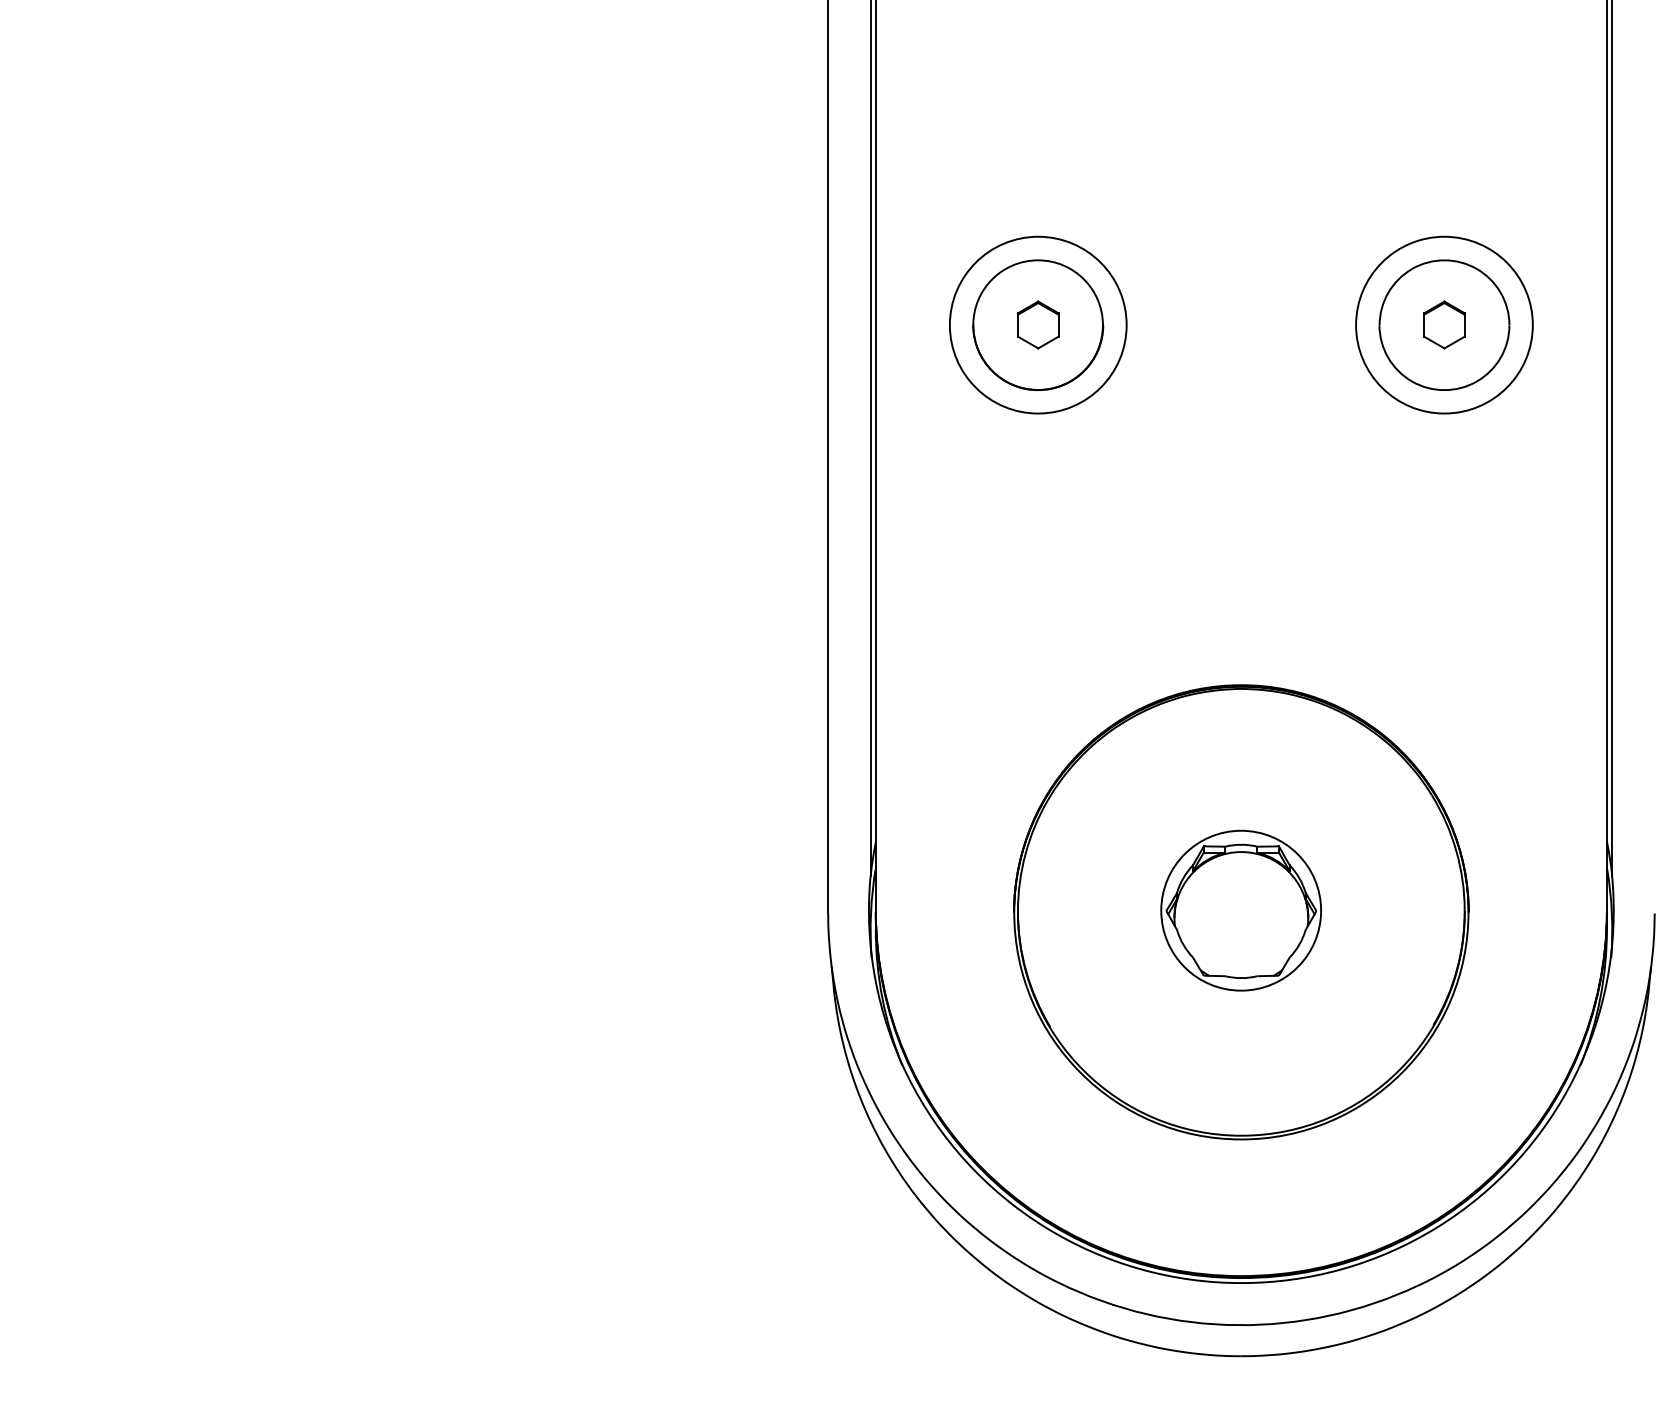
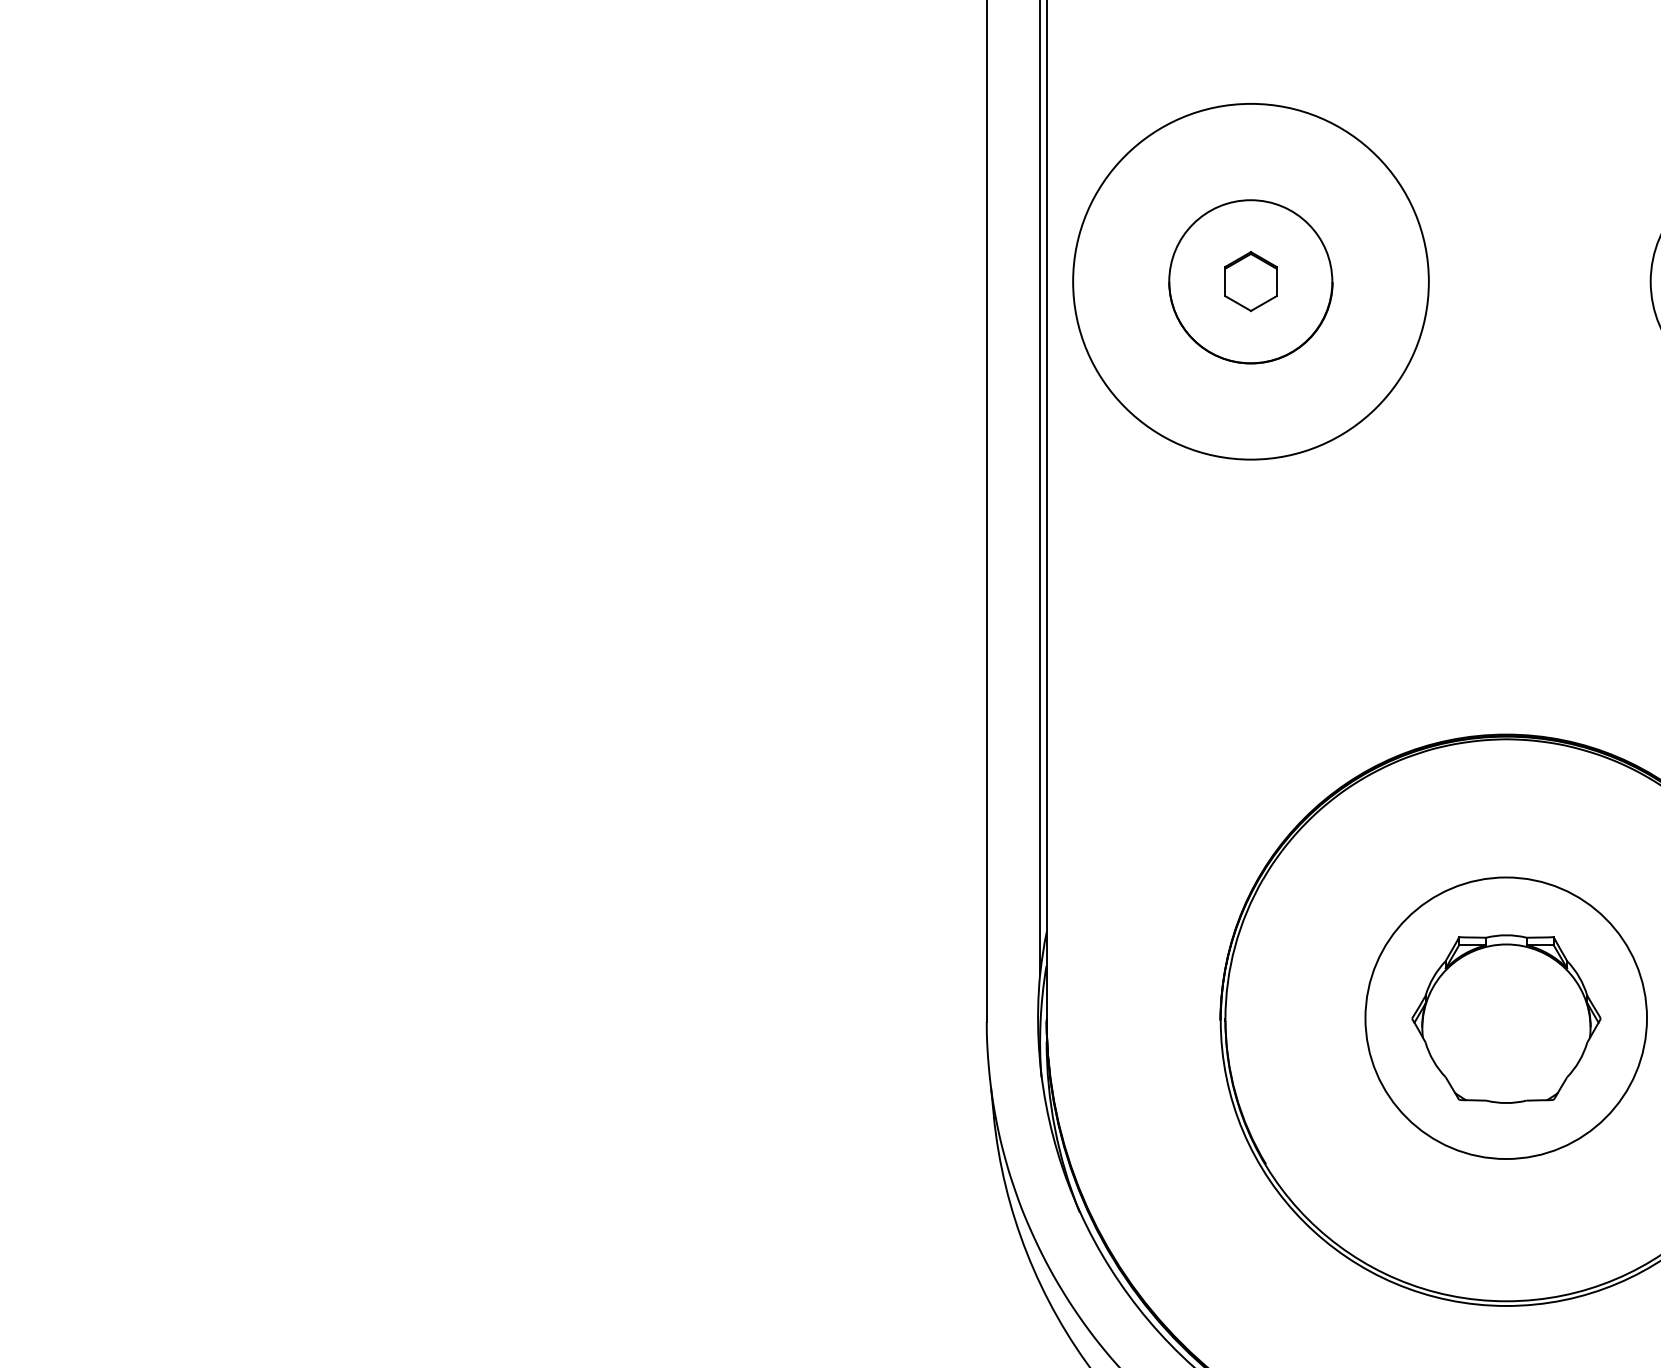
circle: (1037, 324) -> (1250, 280), size x1.6
circle: (1241, 910) -> (1506, 1017), size x1.4

